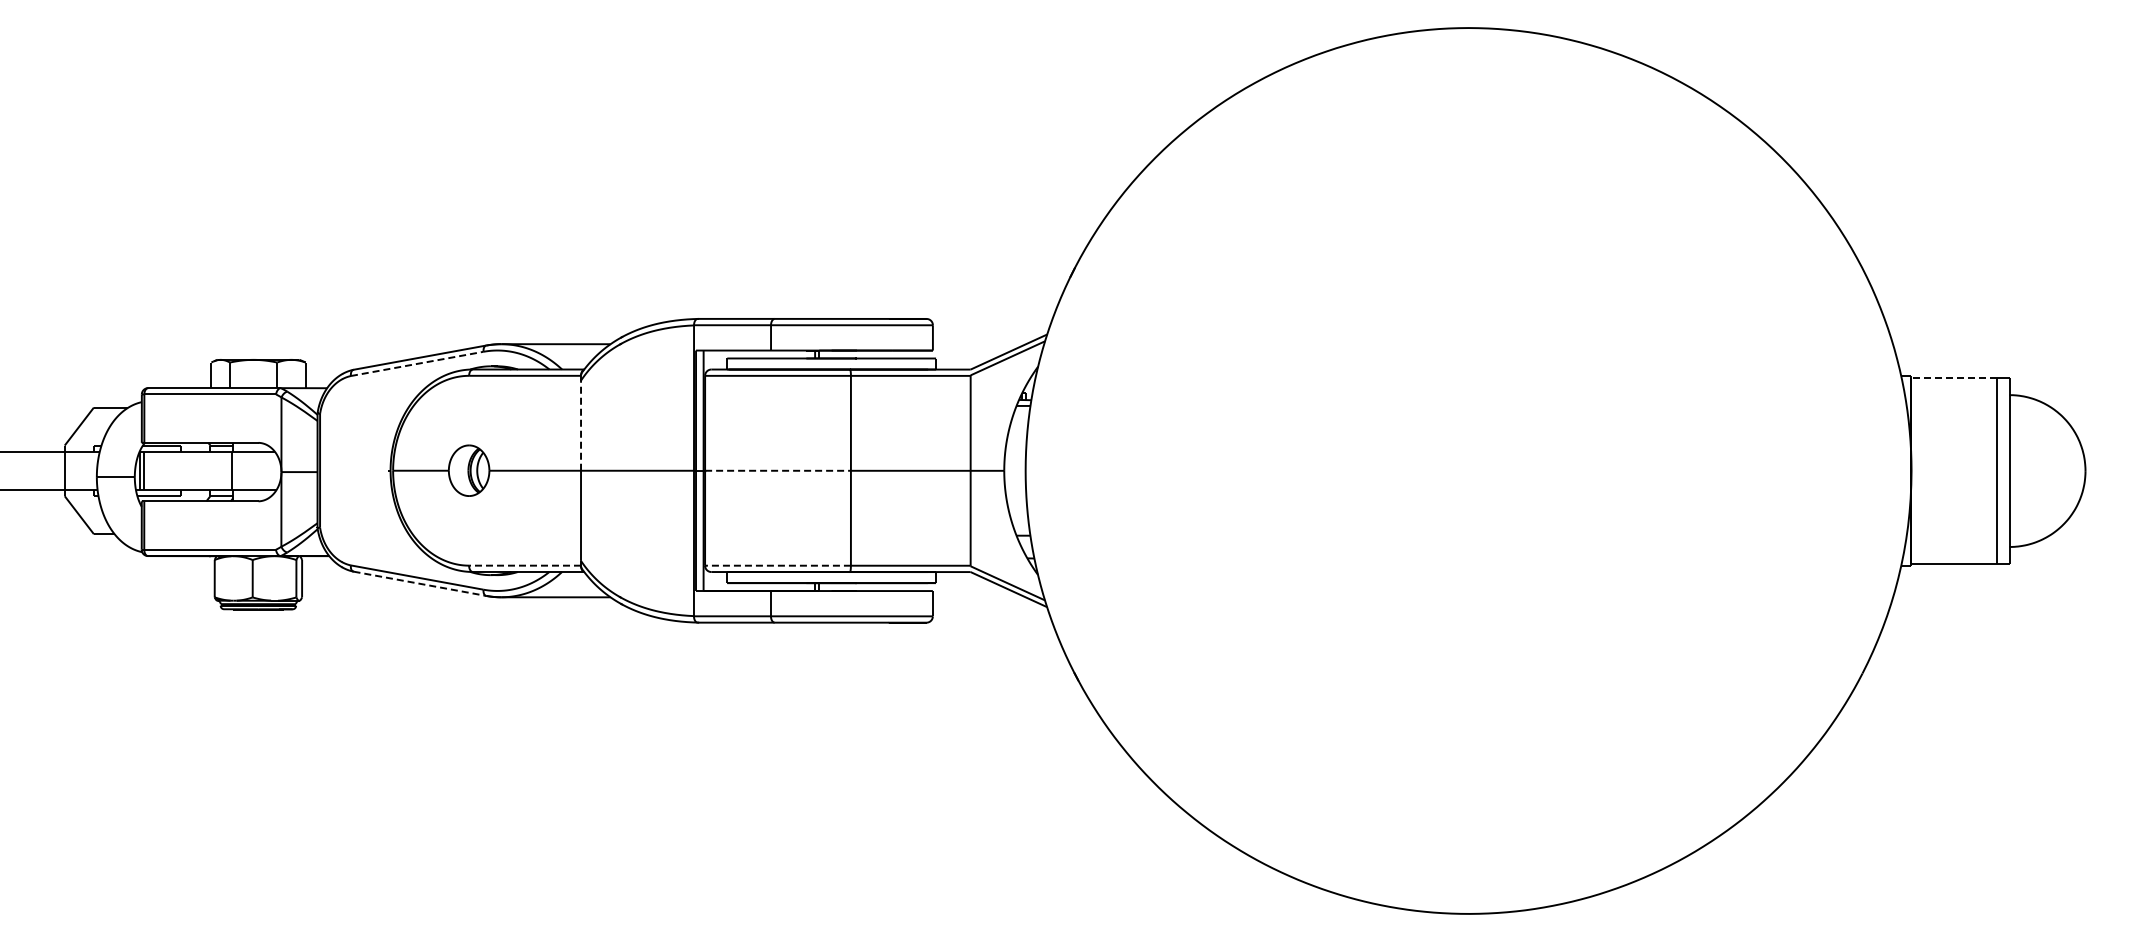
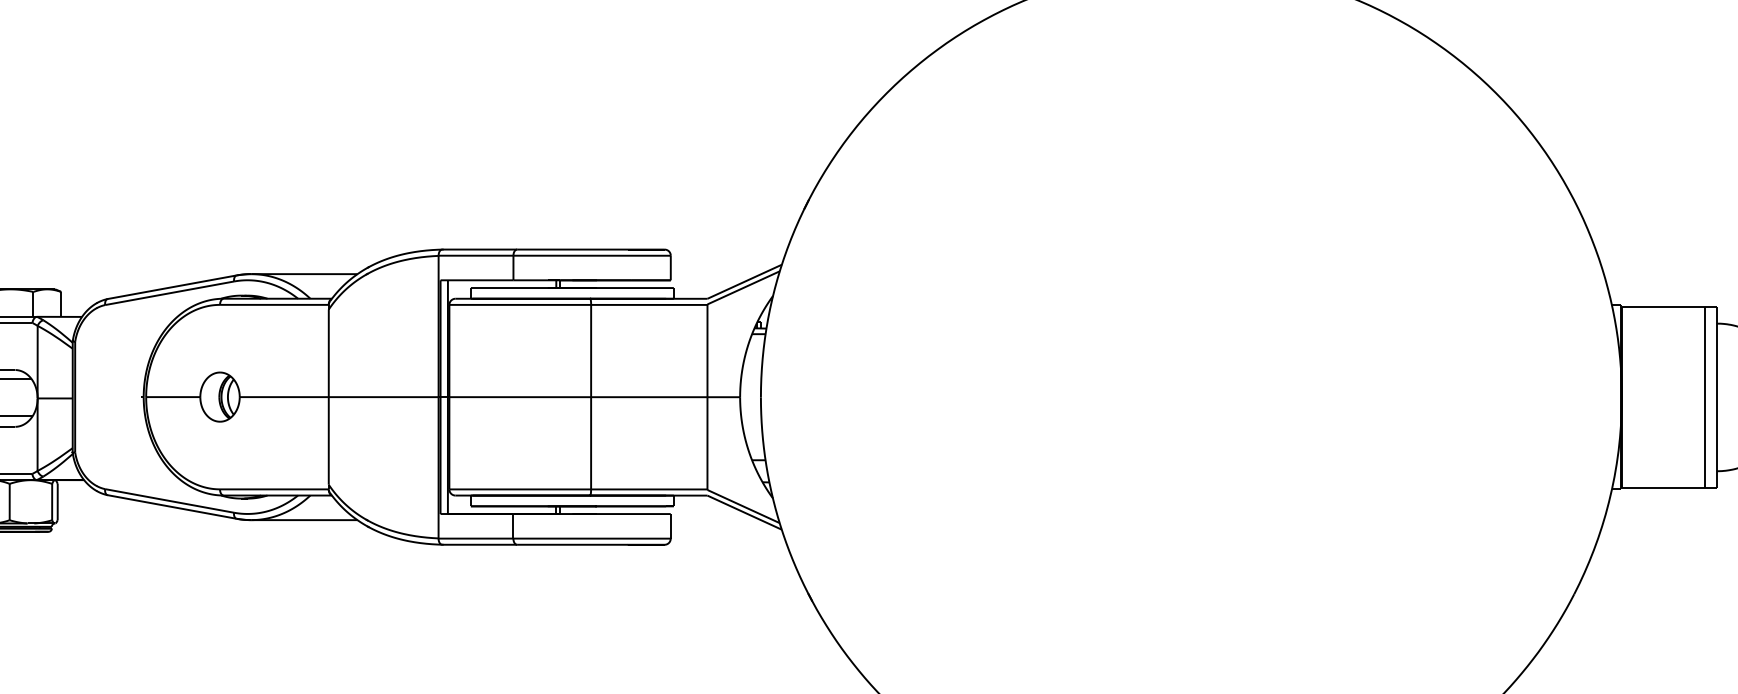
line: (417, 363) -> (169, 292), dashed -> solid
line: (1954, 377) -> (1663, 306), dashed -> solid
line: (581, 425) -> (329, 353), dashed -> solid
line: (778, 470) -> (520, 396), dashed -> solid
line: (525, 565) -> (274, 489), dashed -> solid
line: (777, 565) -> (519, 489), dashed -> solid
line: (420, 583) -> (172, 506), dashed -> solid

